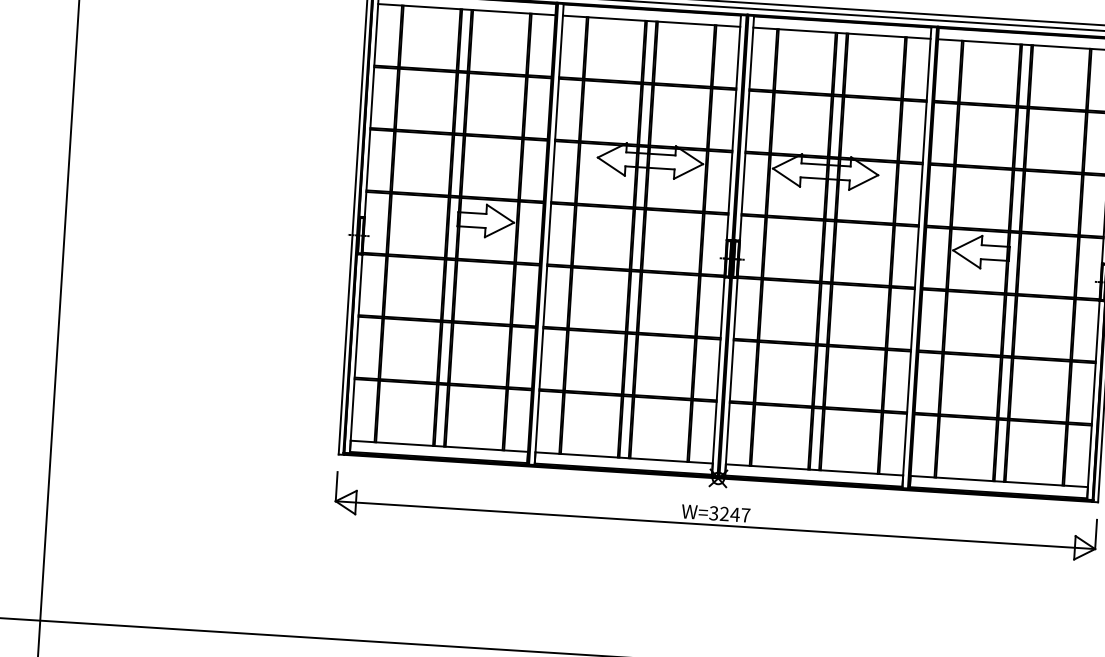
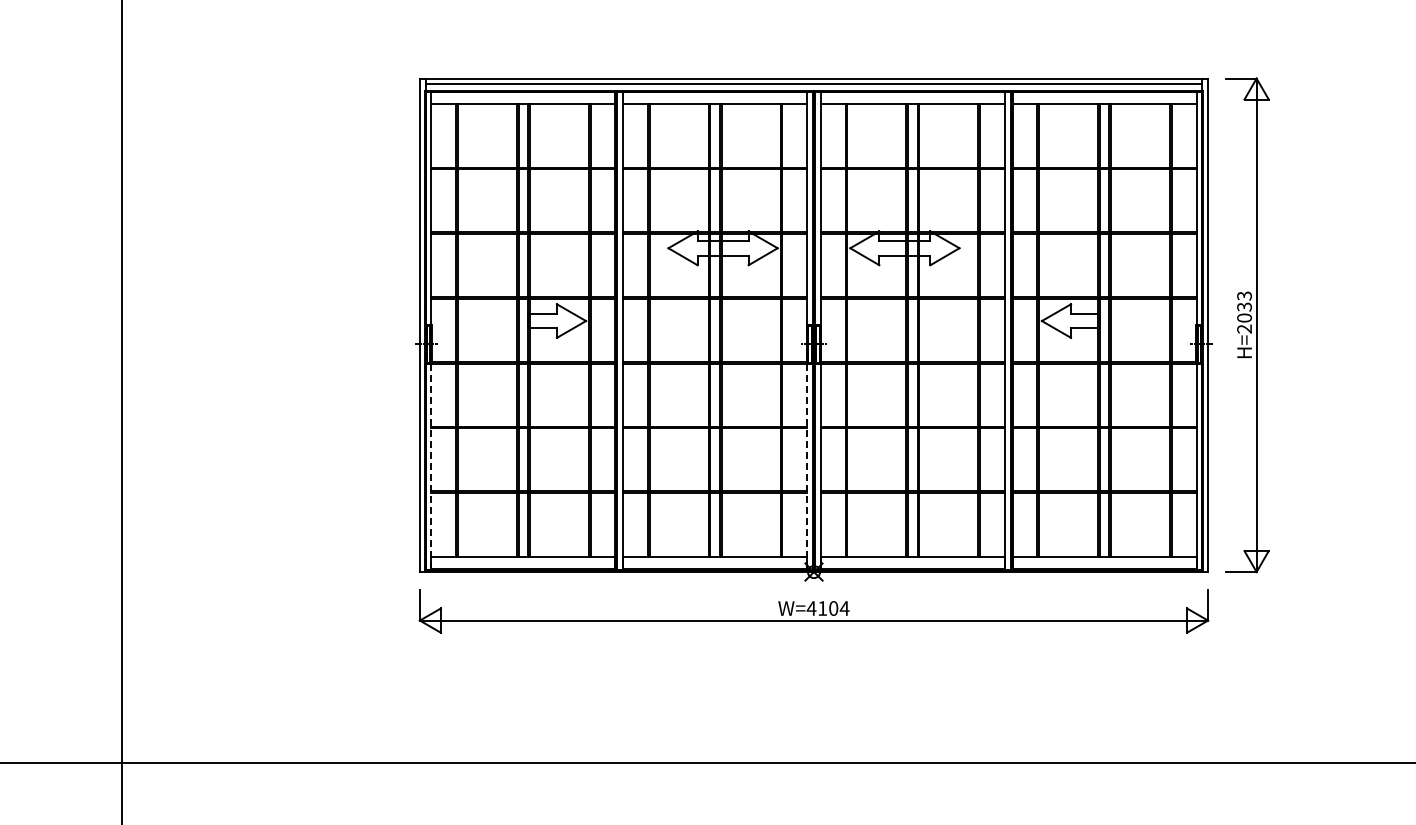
line: (356, 353) -> (431, 466), solid -> dashed
line: (718, 376) -> (807, 466), solid -> dashed
text: (729, 514) -> (827, 608), W=3247 -> W=4104

